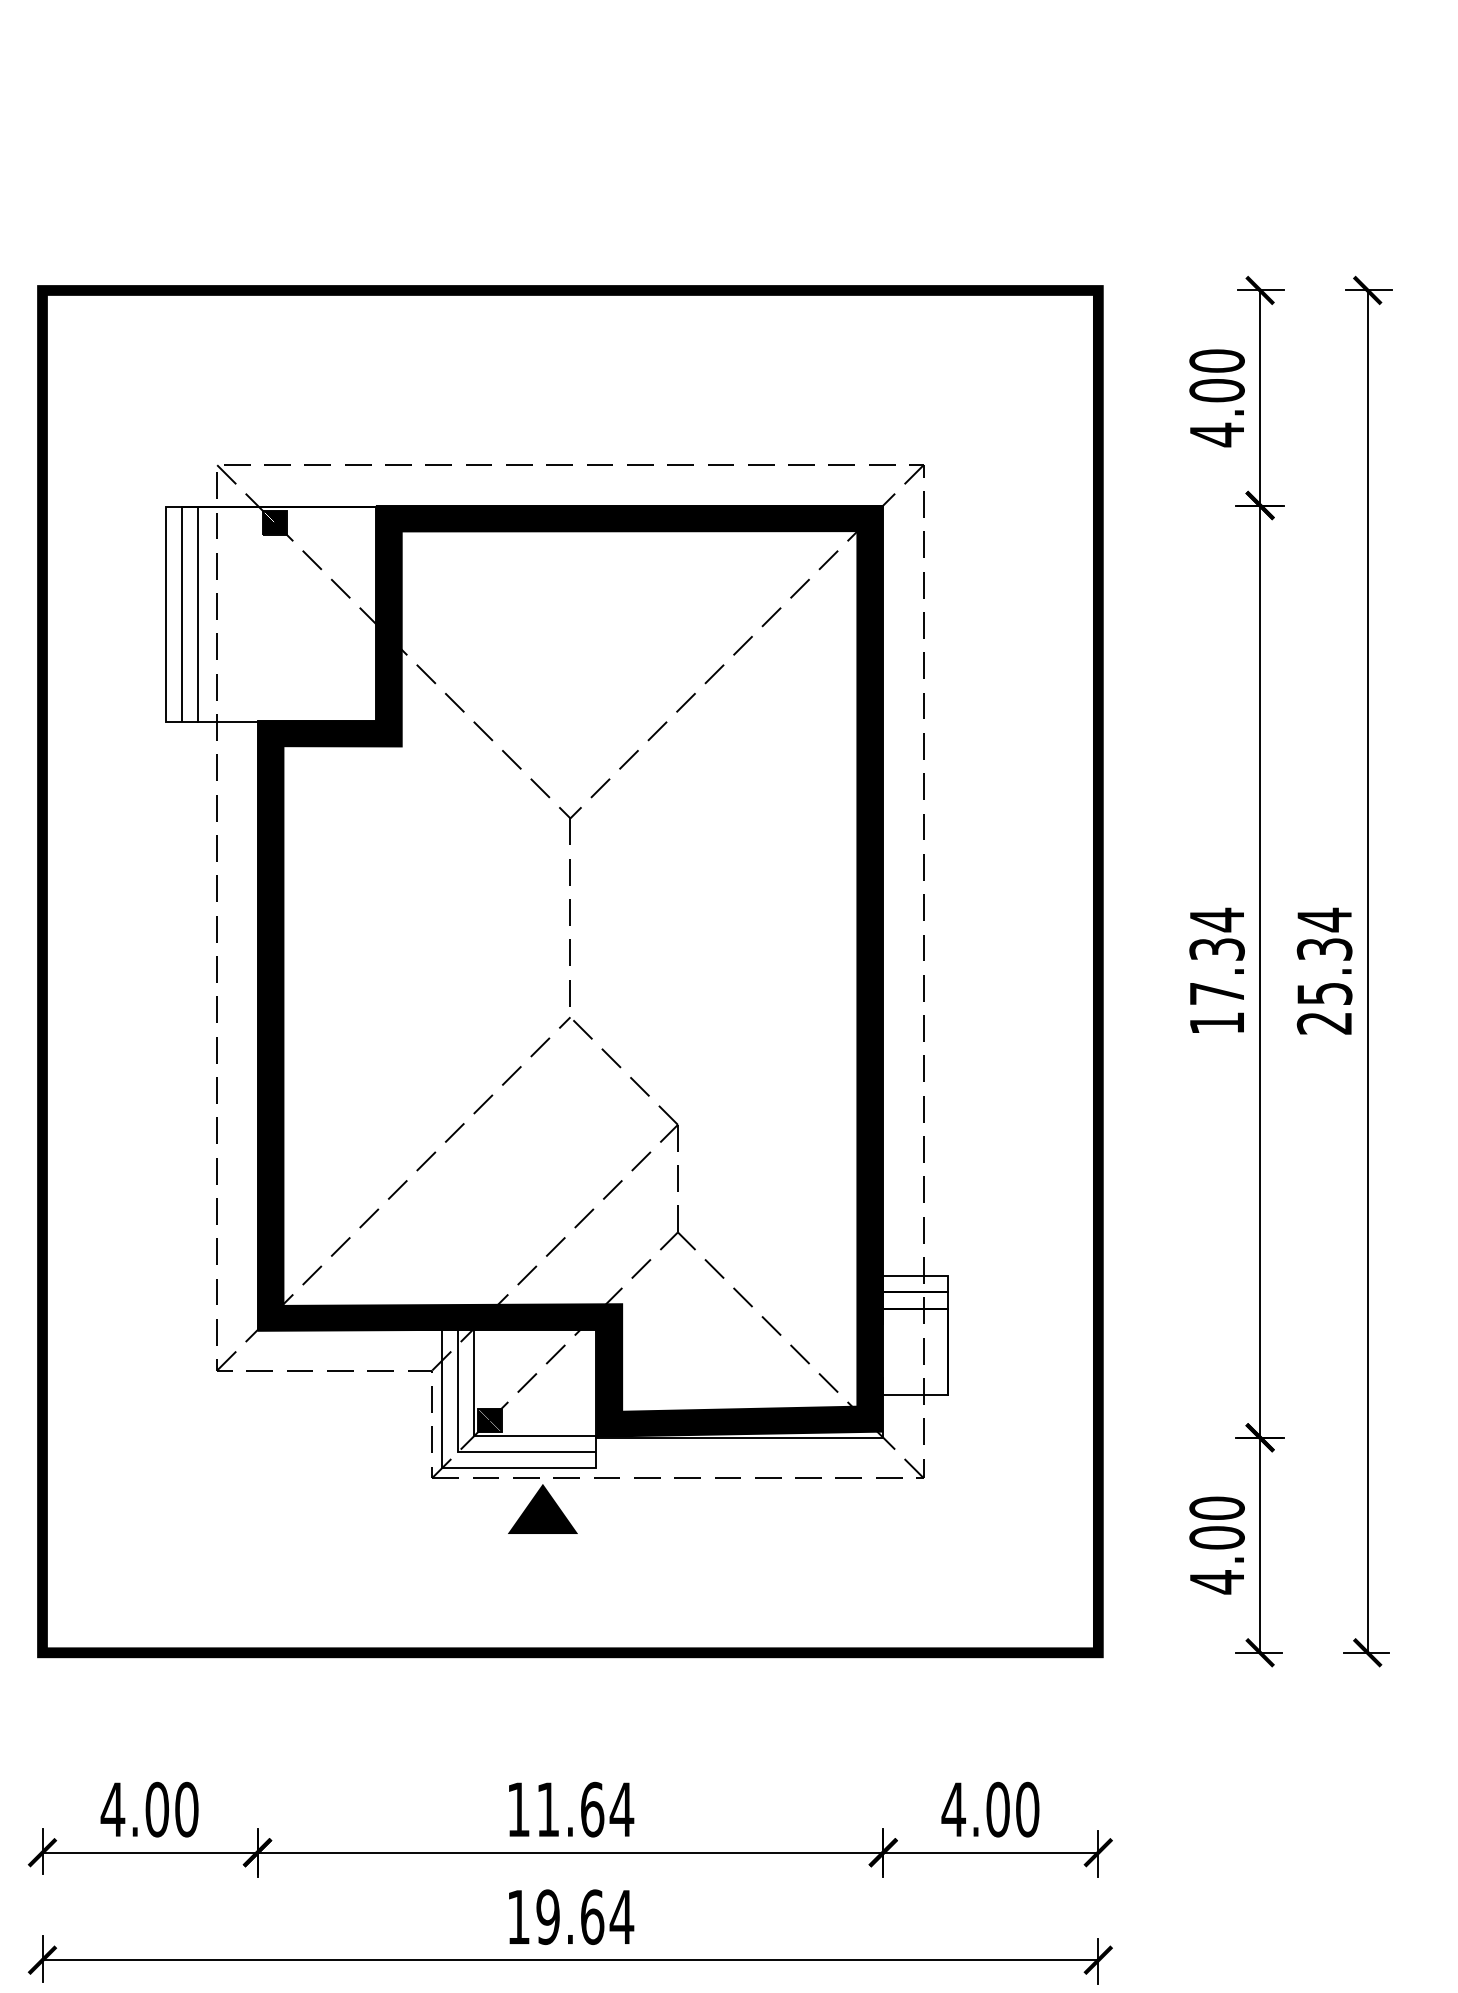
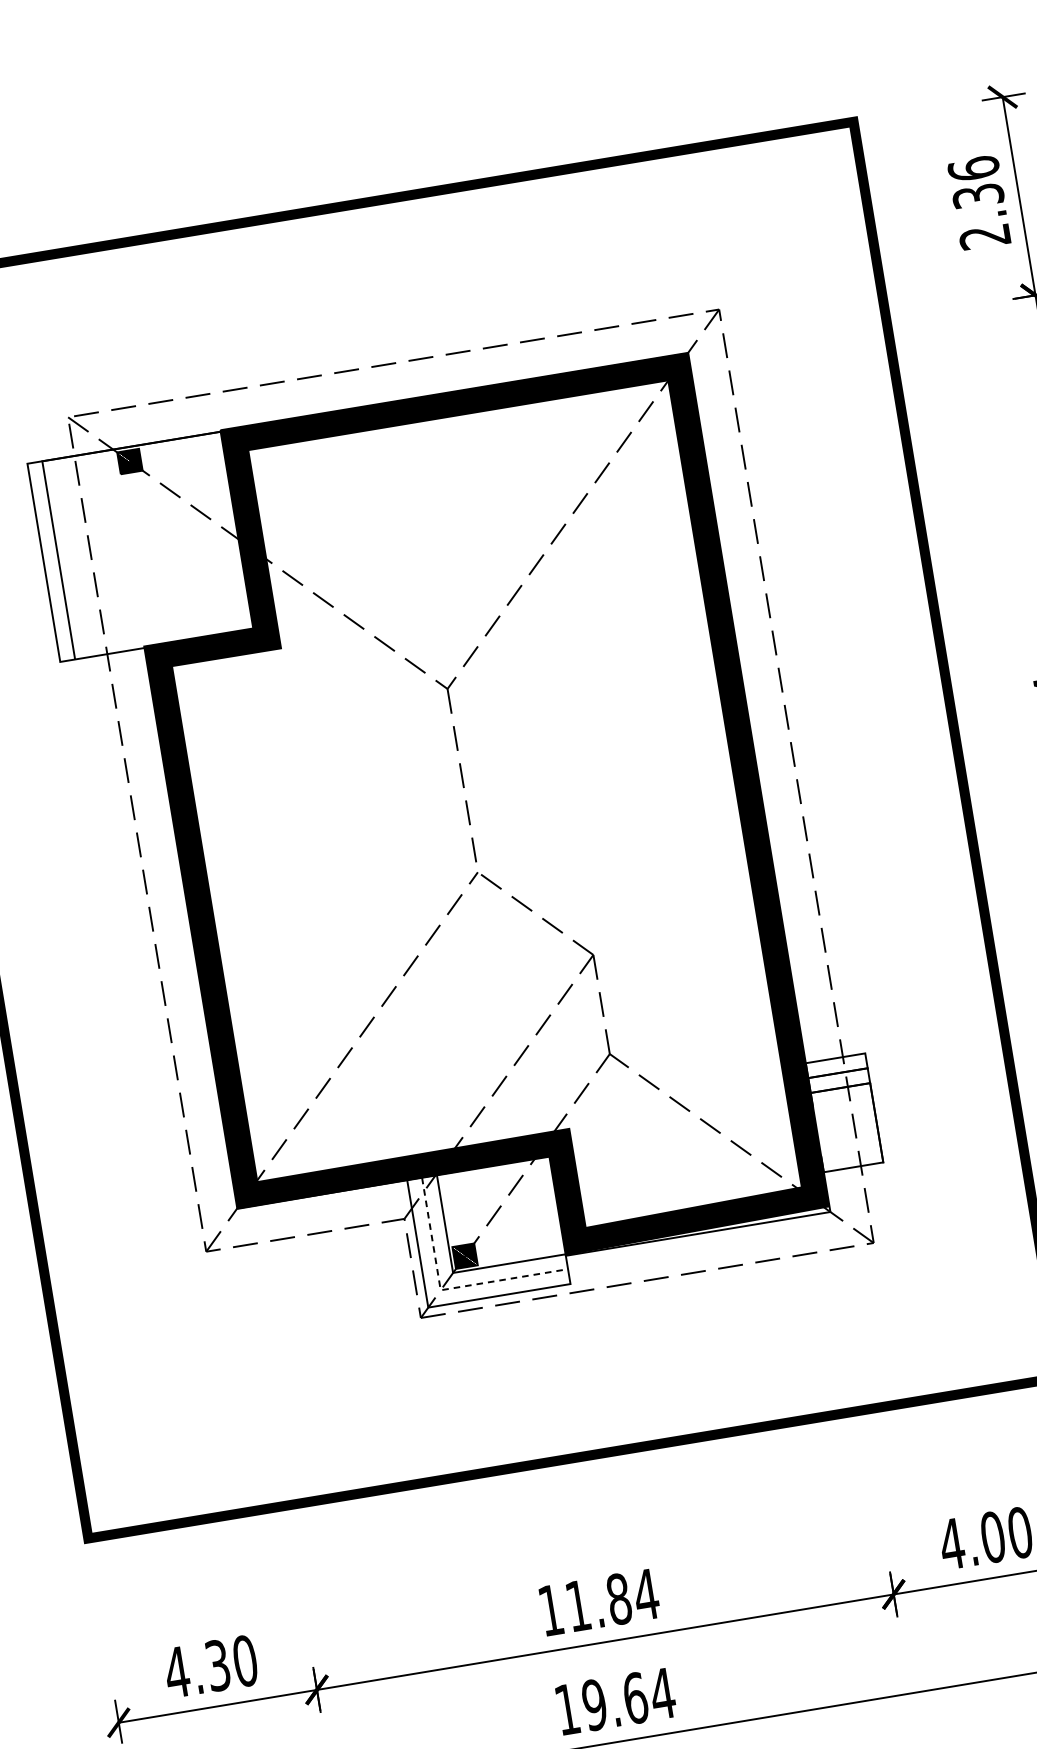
text: (1216, 398) -> (978, 203), 4.00 -> 2.36
line: (198, 614) -> (73, 557), removed
line: (466, 1452) -> (448, 1289), solid -> dashed
fill: (542, 1508) -> (527, 1329), removed
text: (156, 1809) -> (217, 1665), 4.00 -> 4.30
text: (592, 1809) -> (619, 1599), 11.64 -> 11.84

